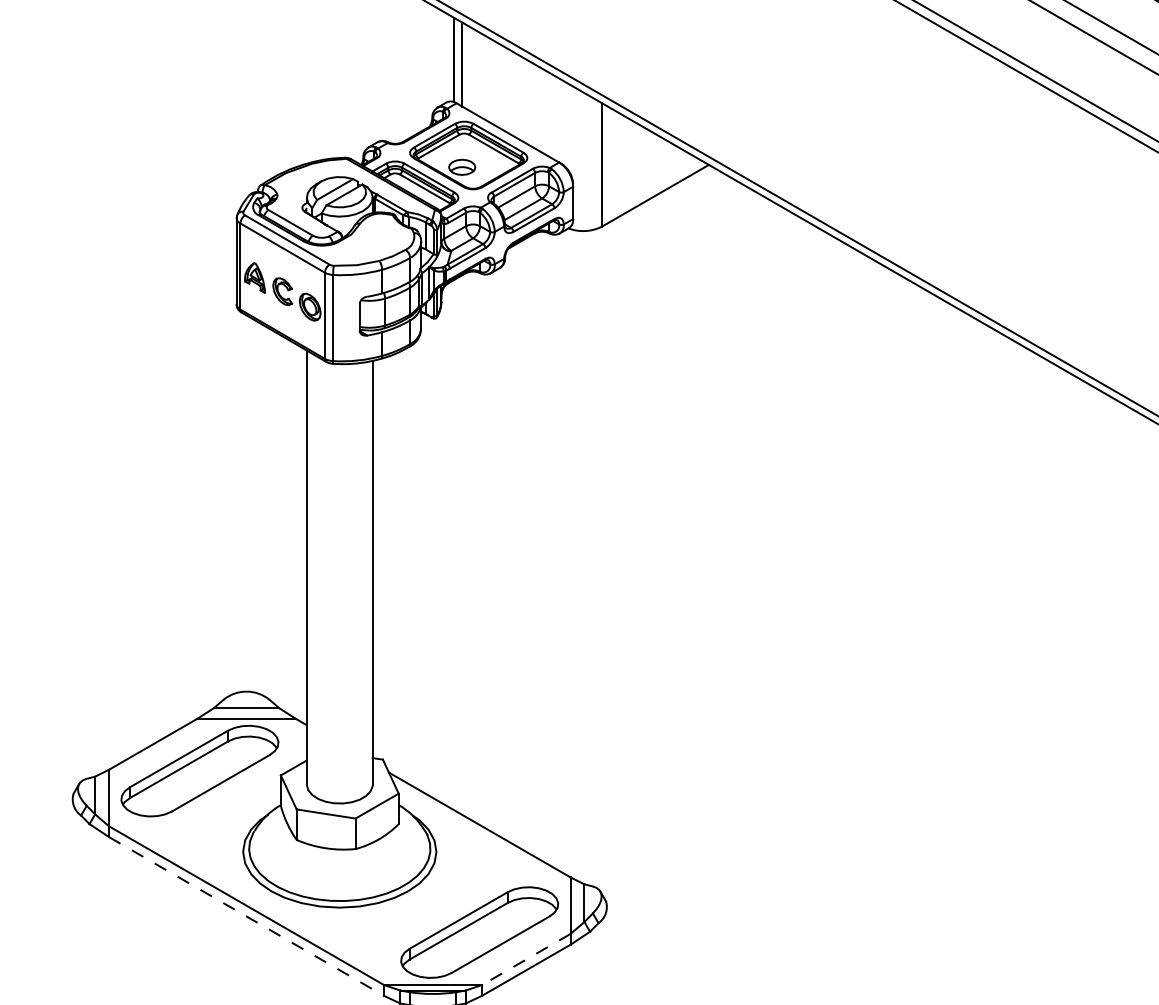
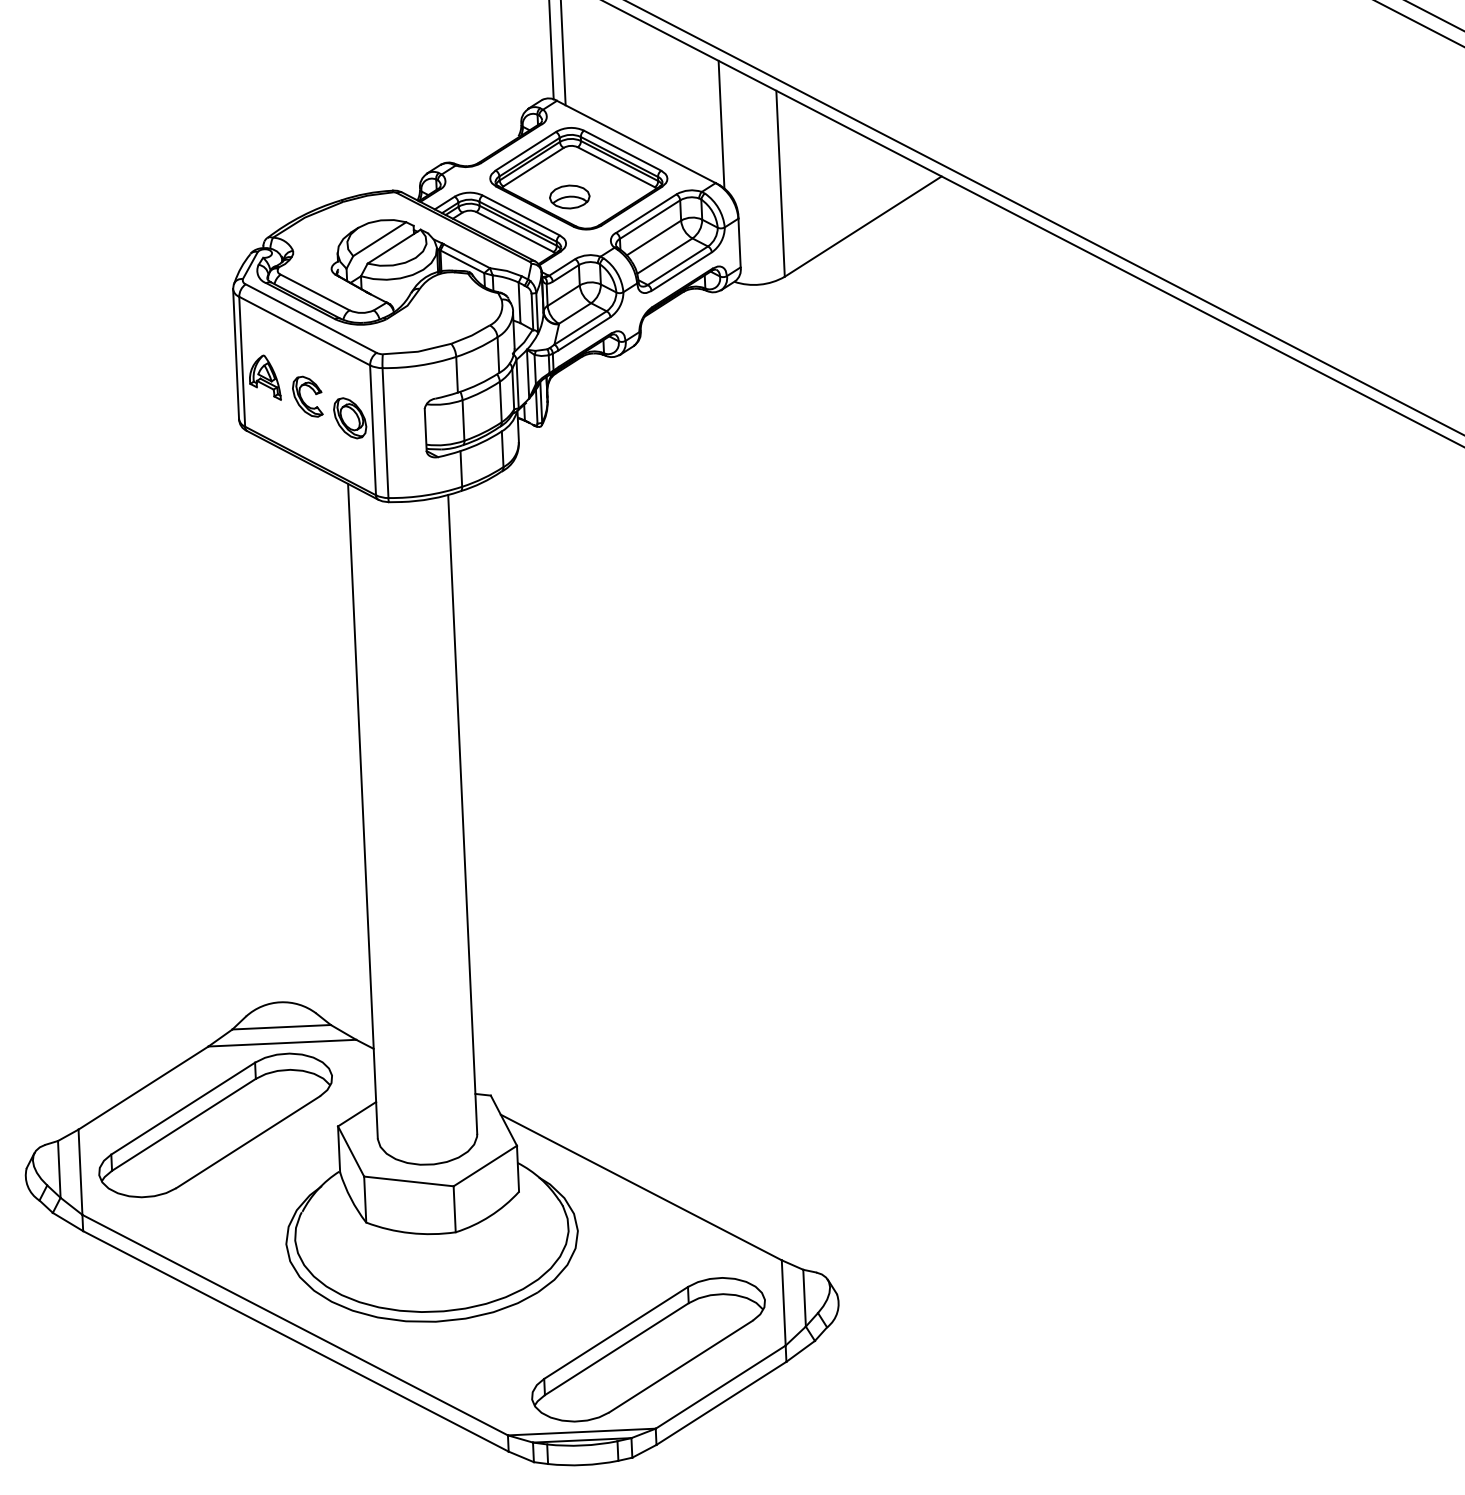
line: (564, 123) -> (721, 123), added
line: (246, 916) -> (295, 1341), dashed -> solid
line: (525, 959) -> (719, 1387), dashed -> solid

